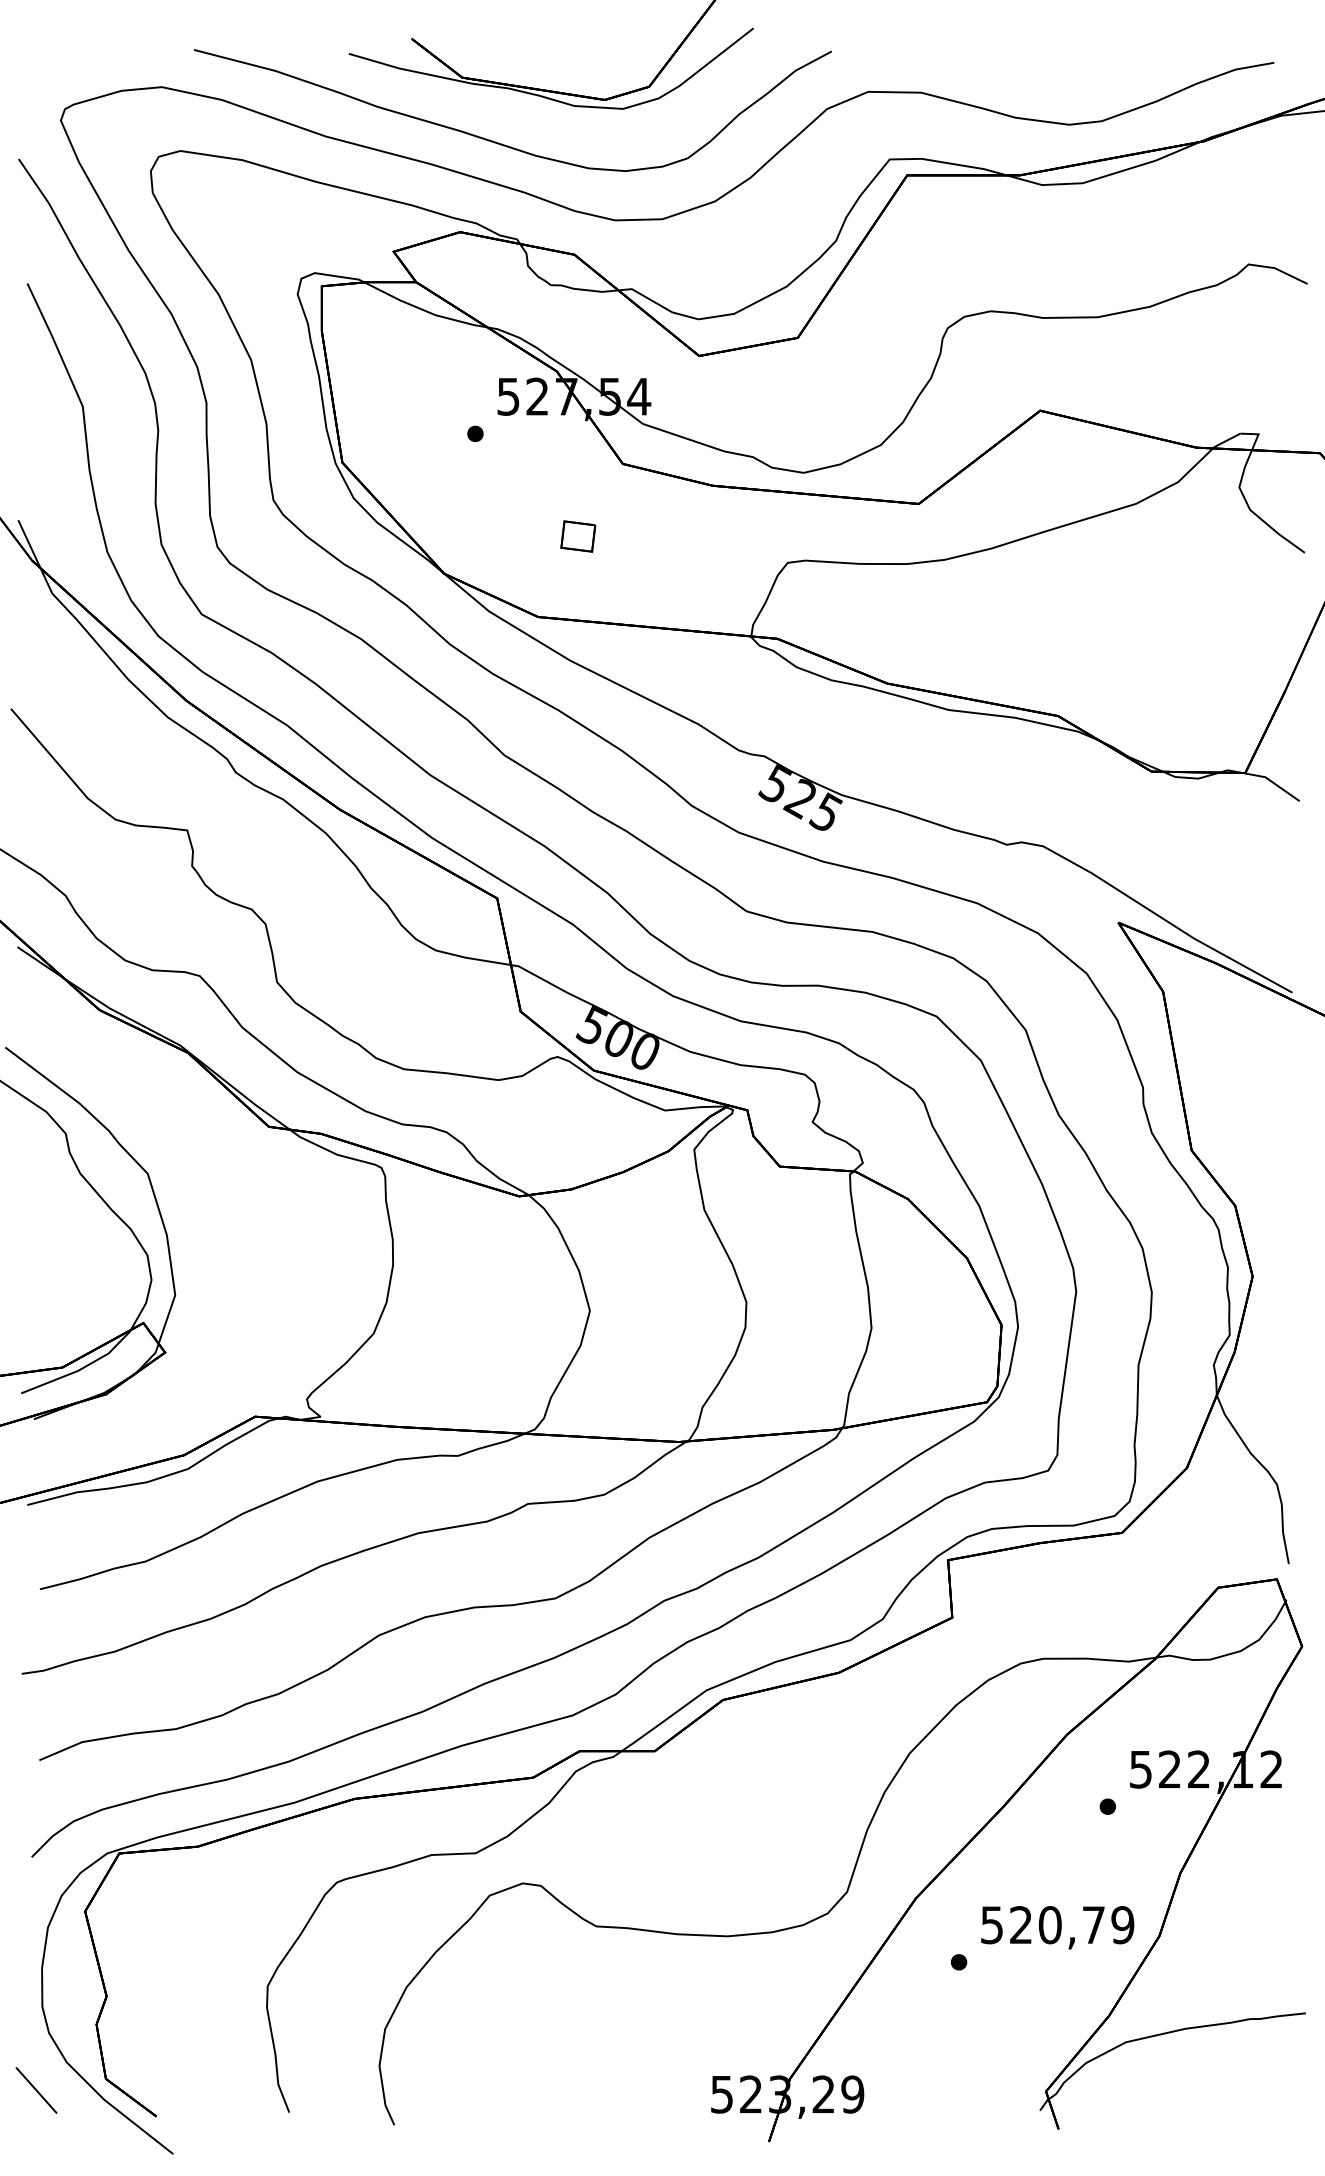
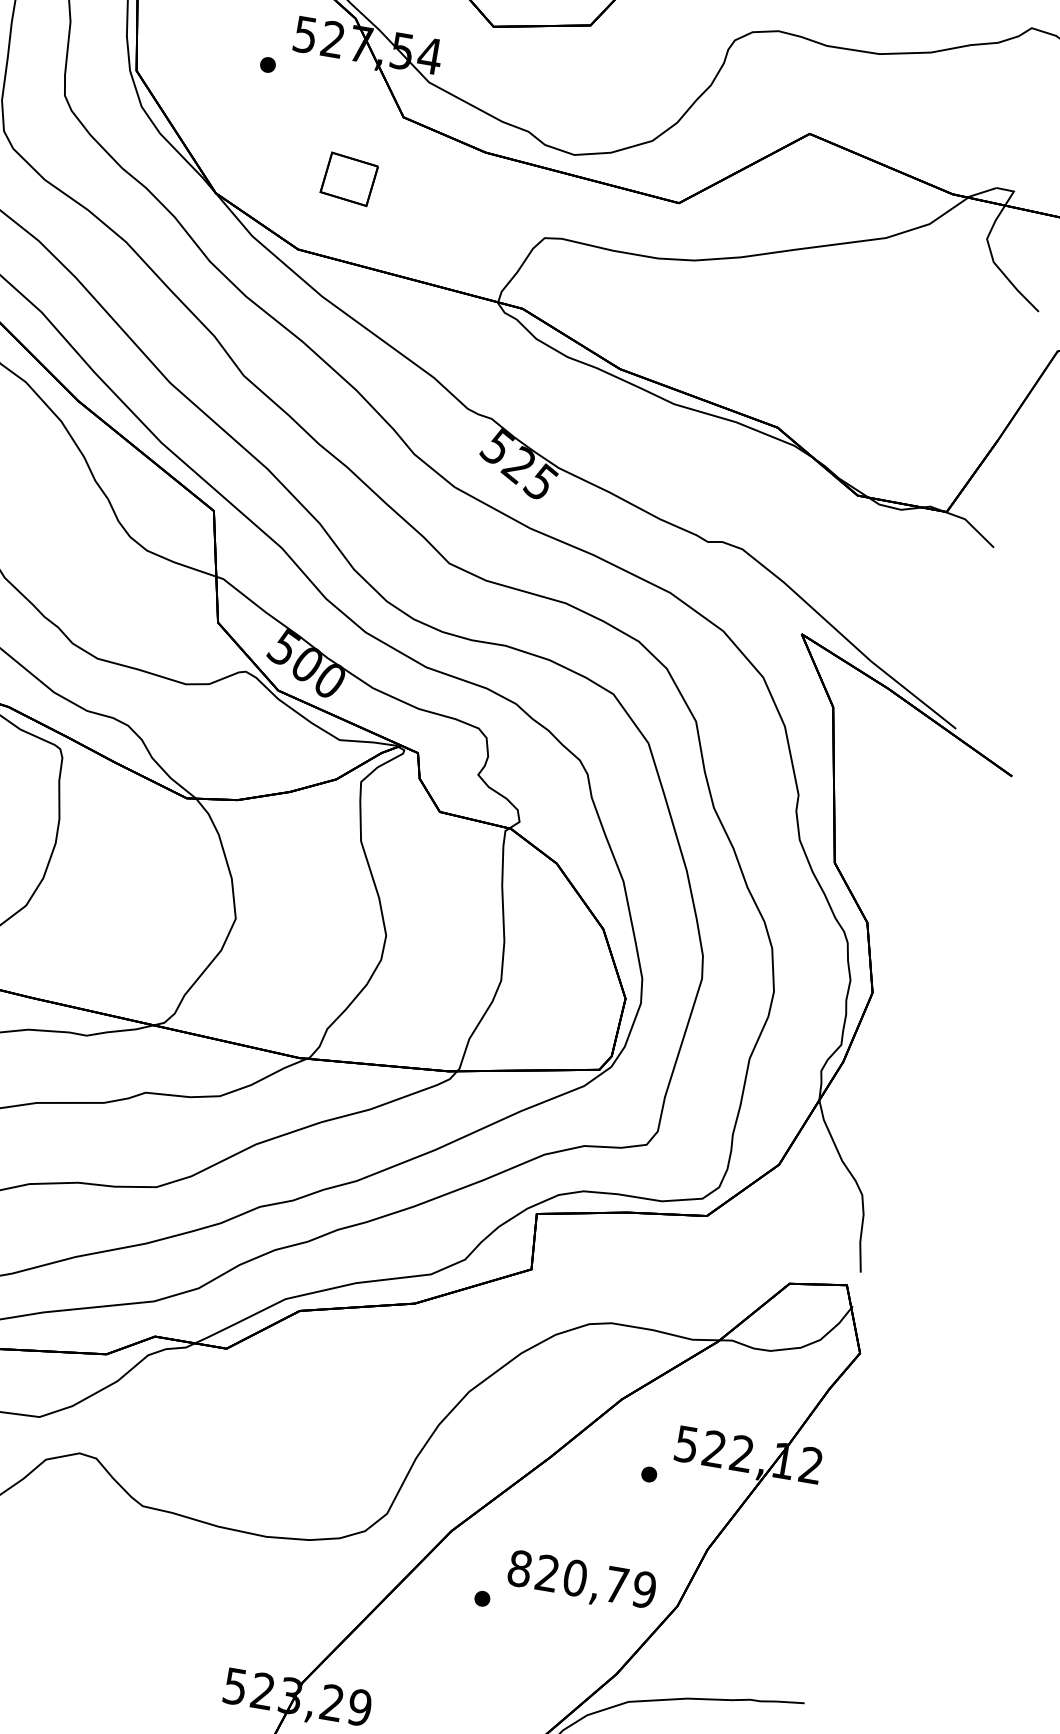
part: (578, 536) -> (349, 179), size x1.6
text: (991, 1925) -> (519, 1568), 520,79 -> 820,79

